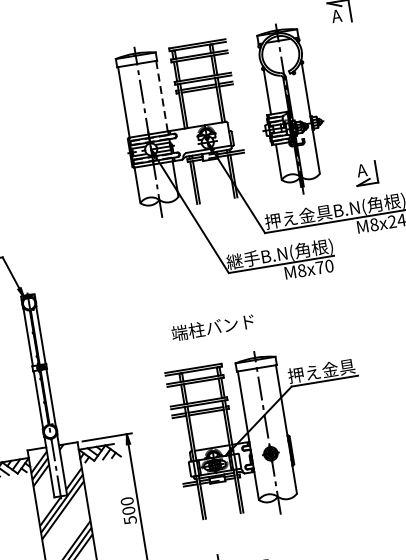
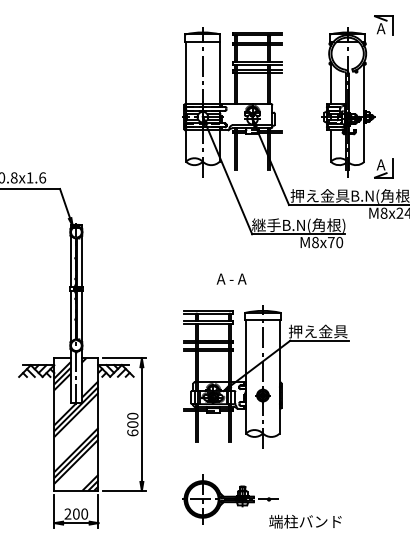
line: (161, 95) -> (219, 72), dashed -> solid
part: (290, 109) -> (348, 102), moved
text: (212, 327) -> (230, 278), 端柱バンド -> A - A
text: (129, 519) -> (132, 432), 500 -> 600

